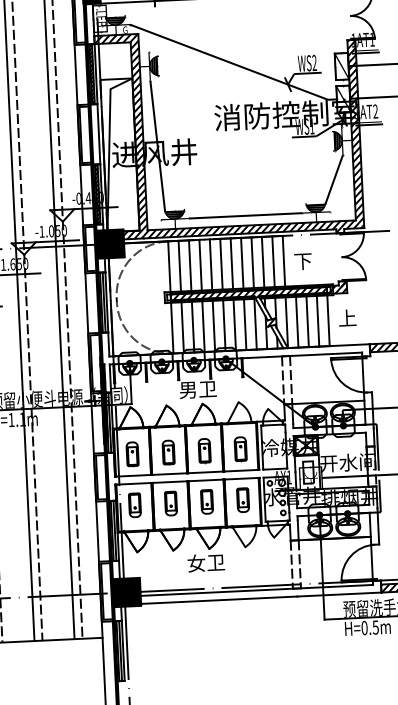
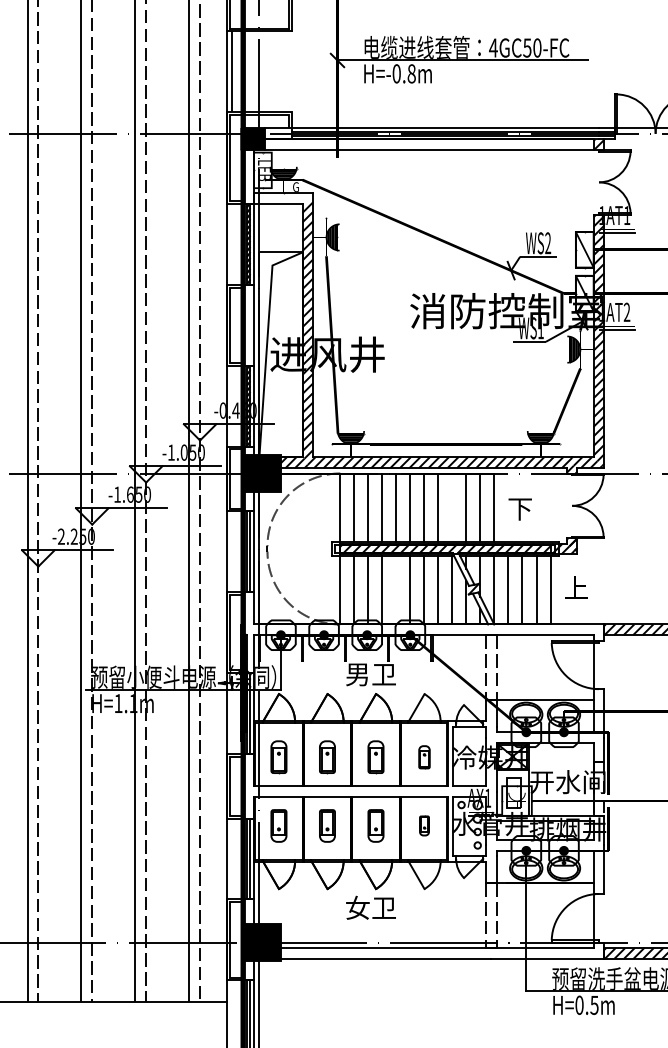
hatch: (116, 39) -> (283, 198), removed
line: (252, 262) -> (452, 507), removed
line: (214, 326) -> (396, 590), removed
part: (240, 449) -> (424, 757), size x0.7
part: (243, 499) -> (424, 825), size x0.6

